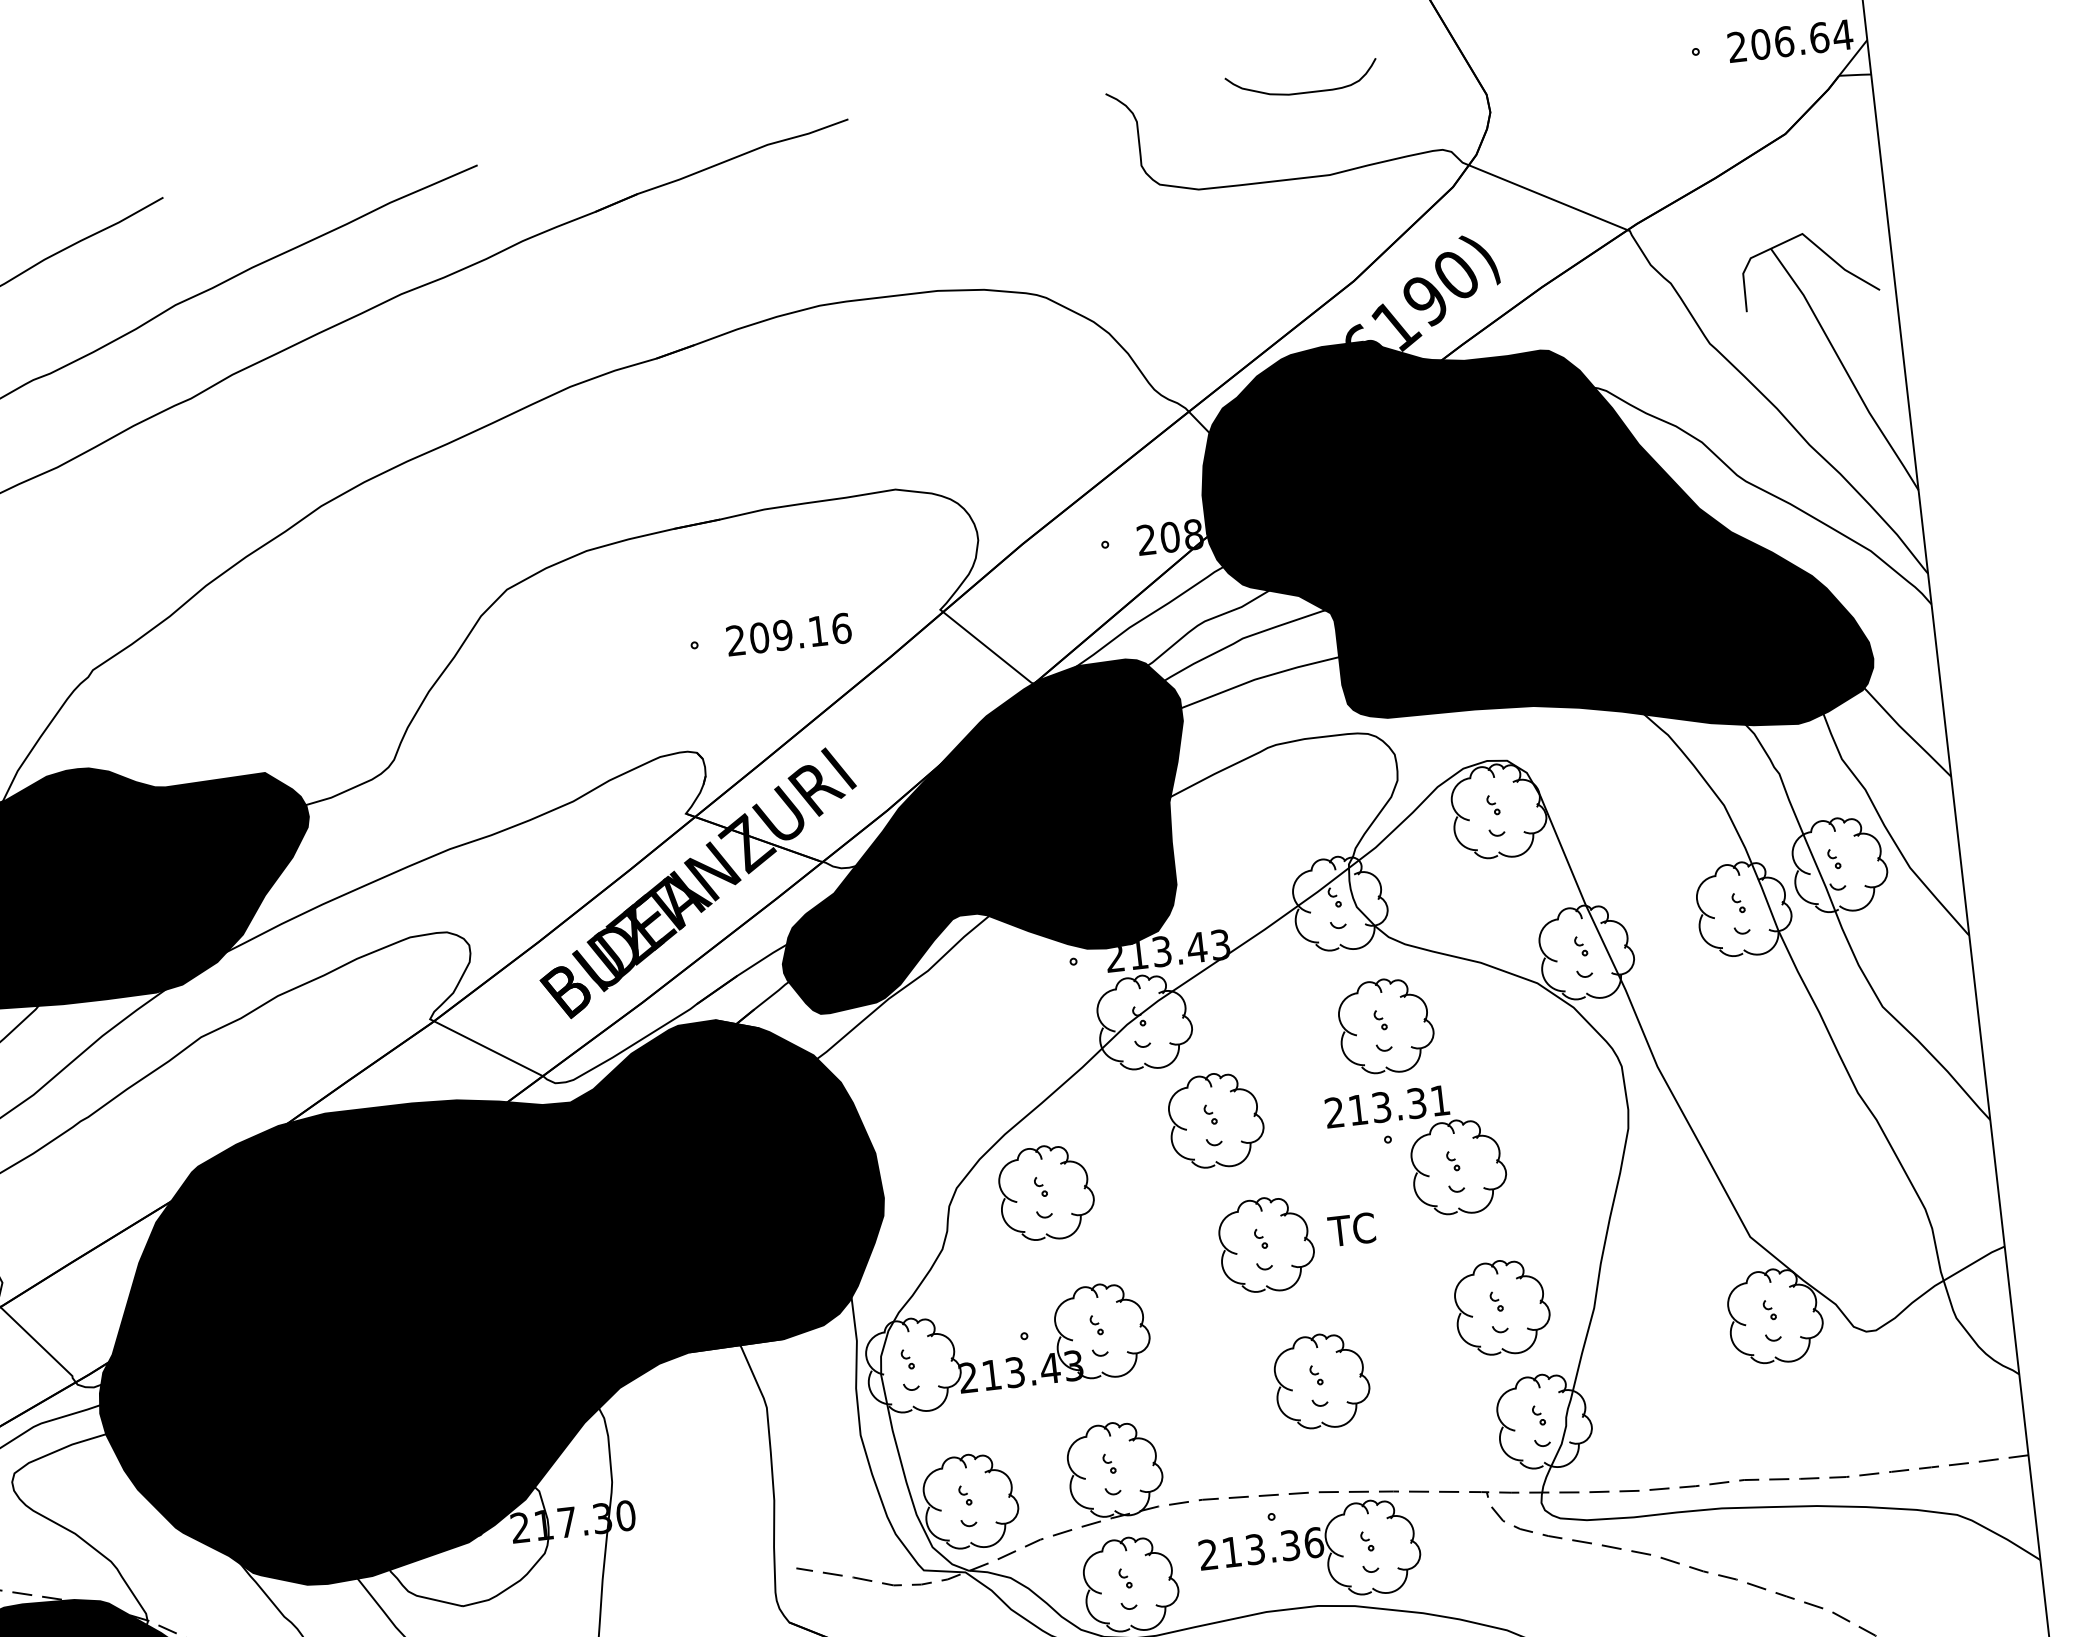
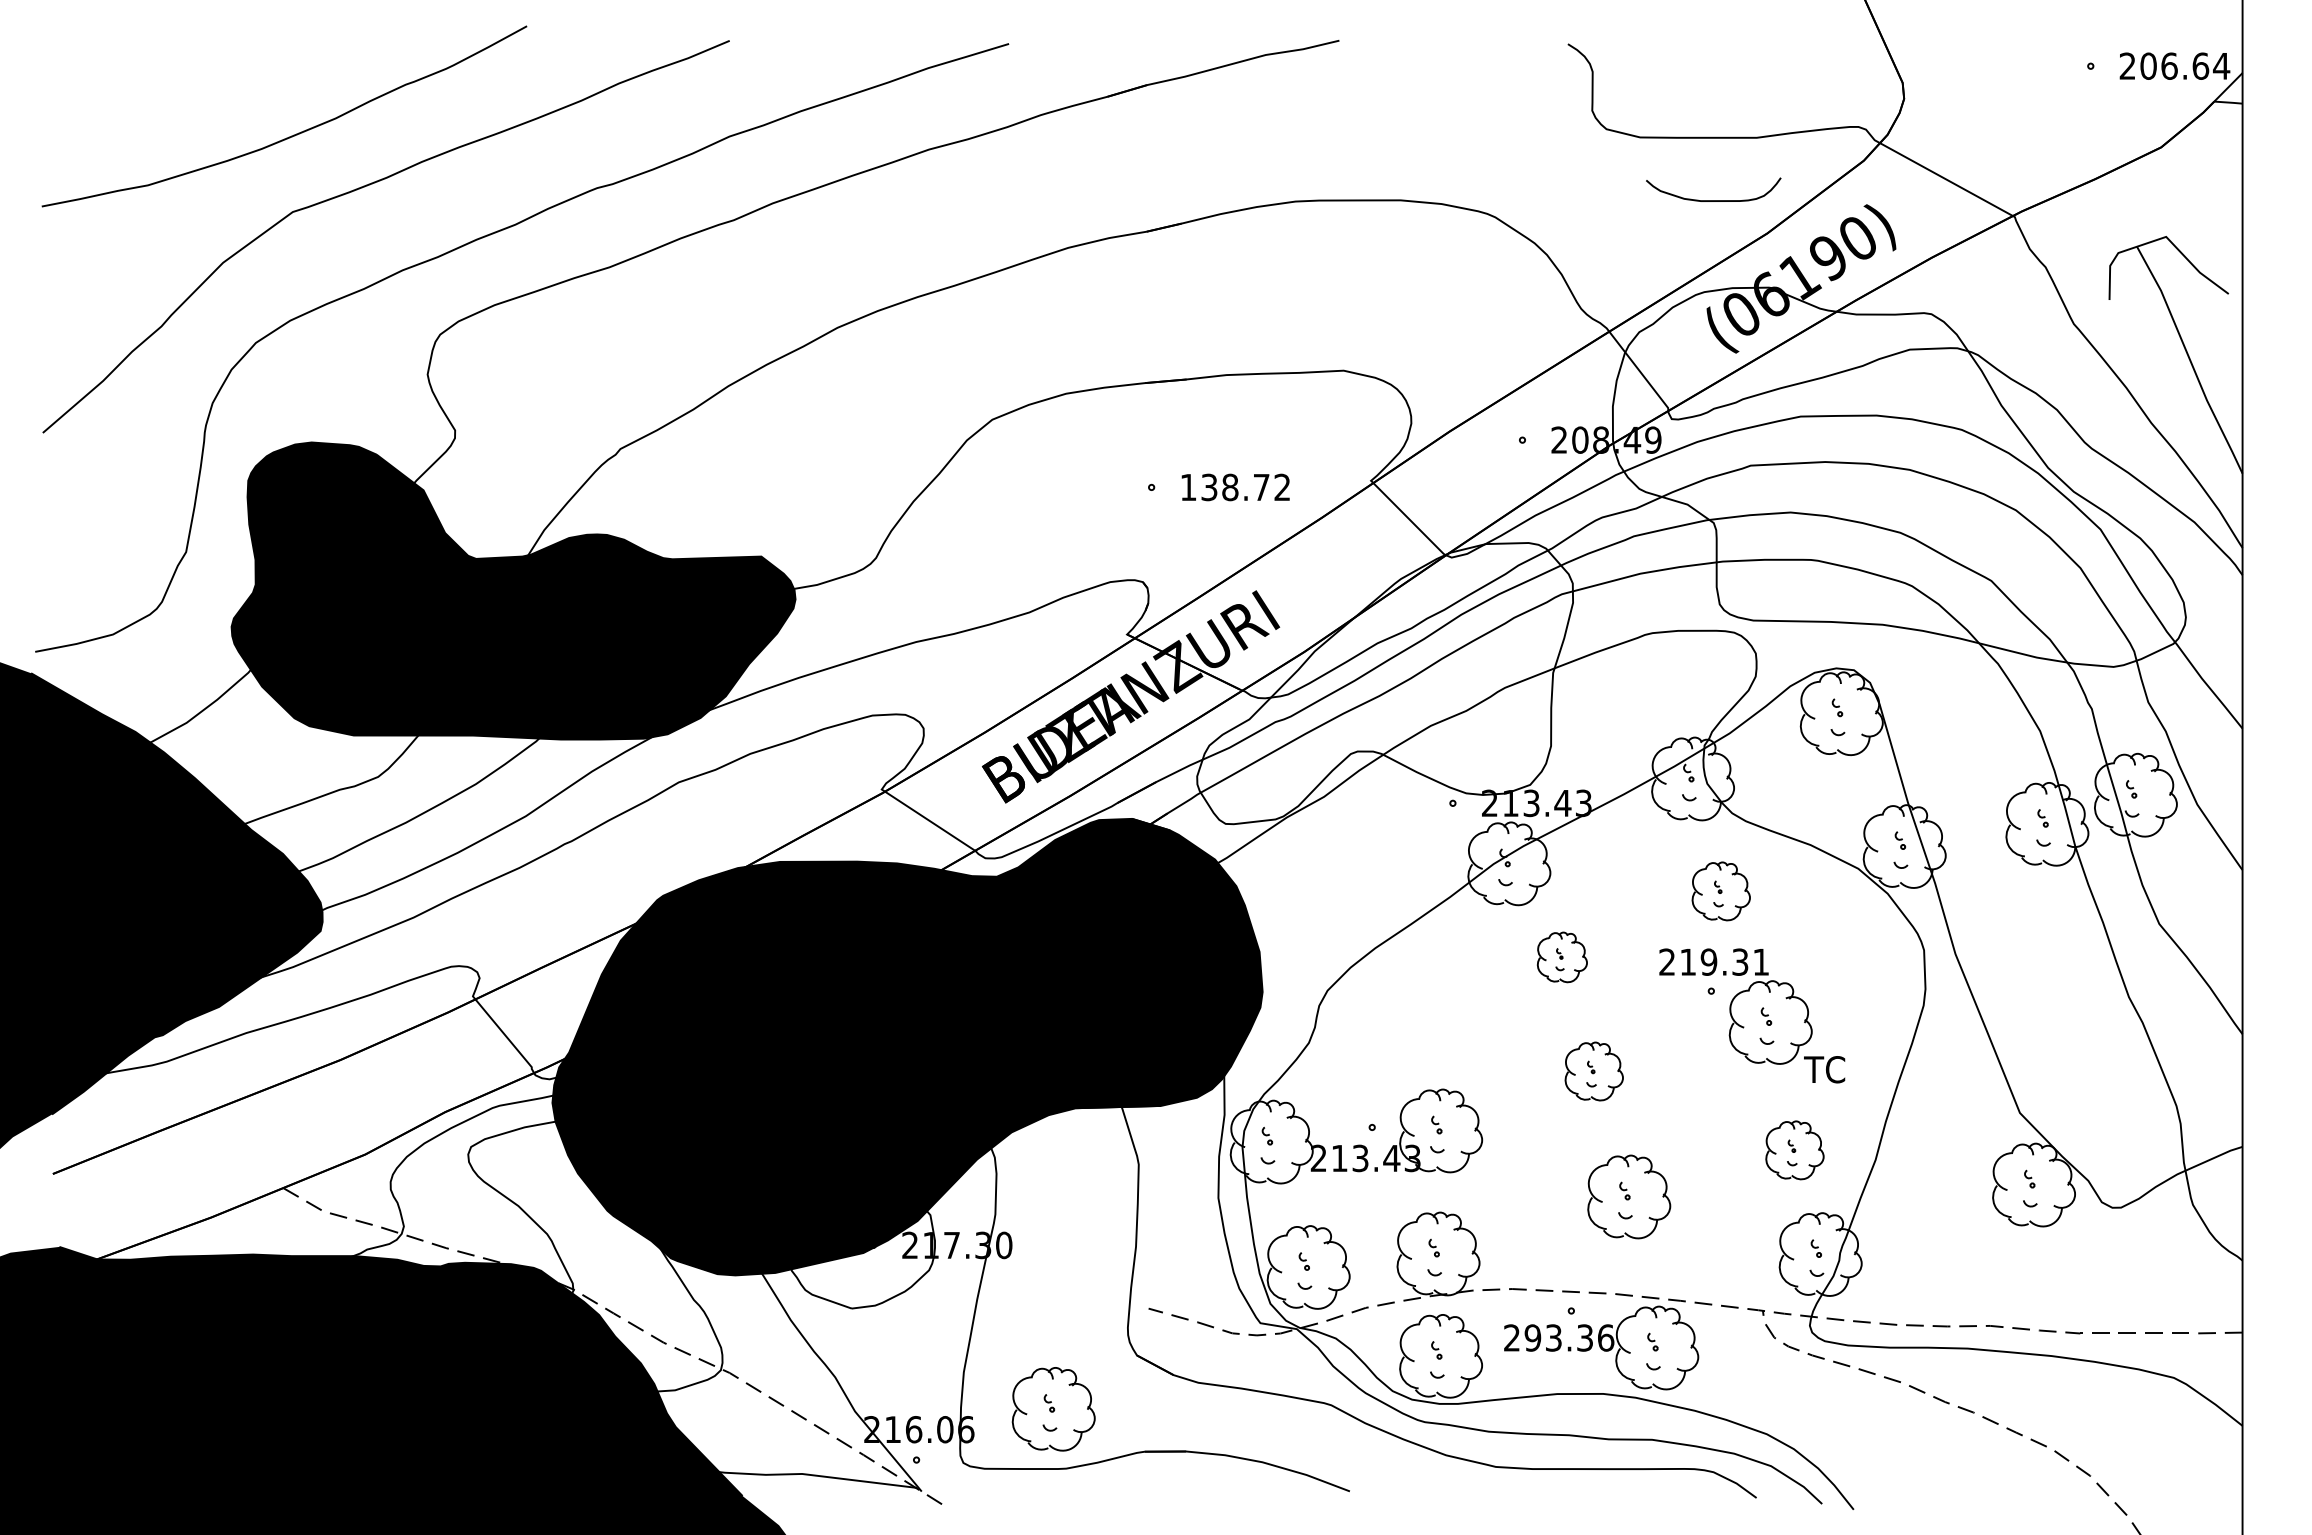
curve: (1302, 92) -> (1713, 200), moved
fill: (1532, 537) -> (1898, 476), removed
text: (788, 634) -> (1235, 487), 209.16 -> 138.72
fill: (982, 835) -> (1385, 683), removed
part: (1386, 1026) -> (1721, 891), size x0.7
text: (1380, 1106) -> (1708, 961), 213.31 -> 219.31
part: (1216, 1120) -> (1562, 957), size x0.6
part: (1045, 1192) -> (1405, 1003), removed
text: (1351, 1229) -> (1824, 1069), moved
part: (1266, 1244) -> (1594, 1071), size x0.7
part: (1501, 1308) -> (1794, 1150), size x0.7
text: (1231, 1551) -> (1532, 1337), 213.36 -> 293.36

